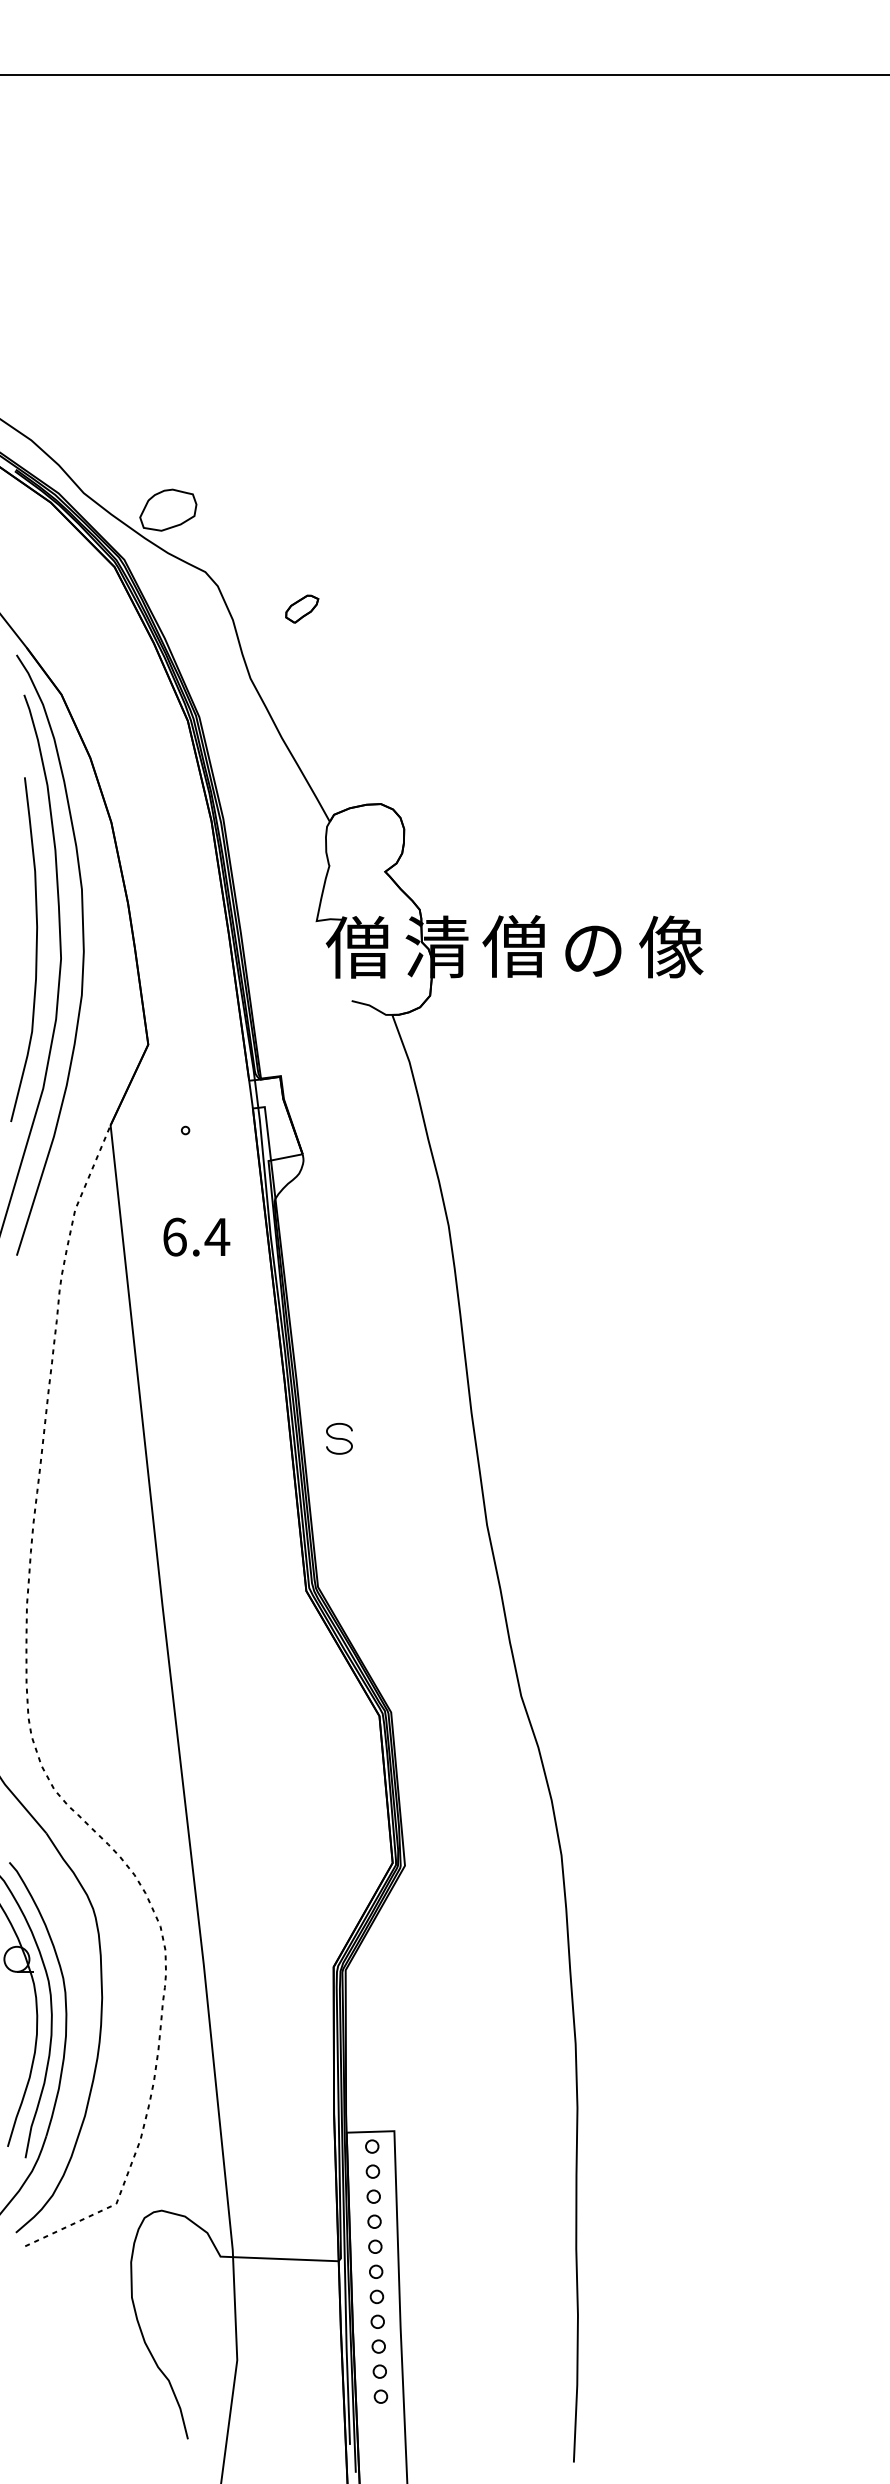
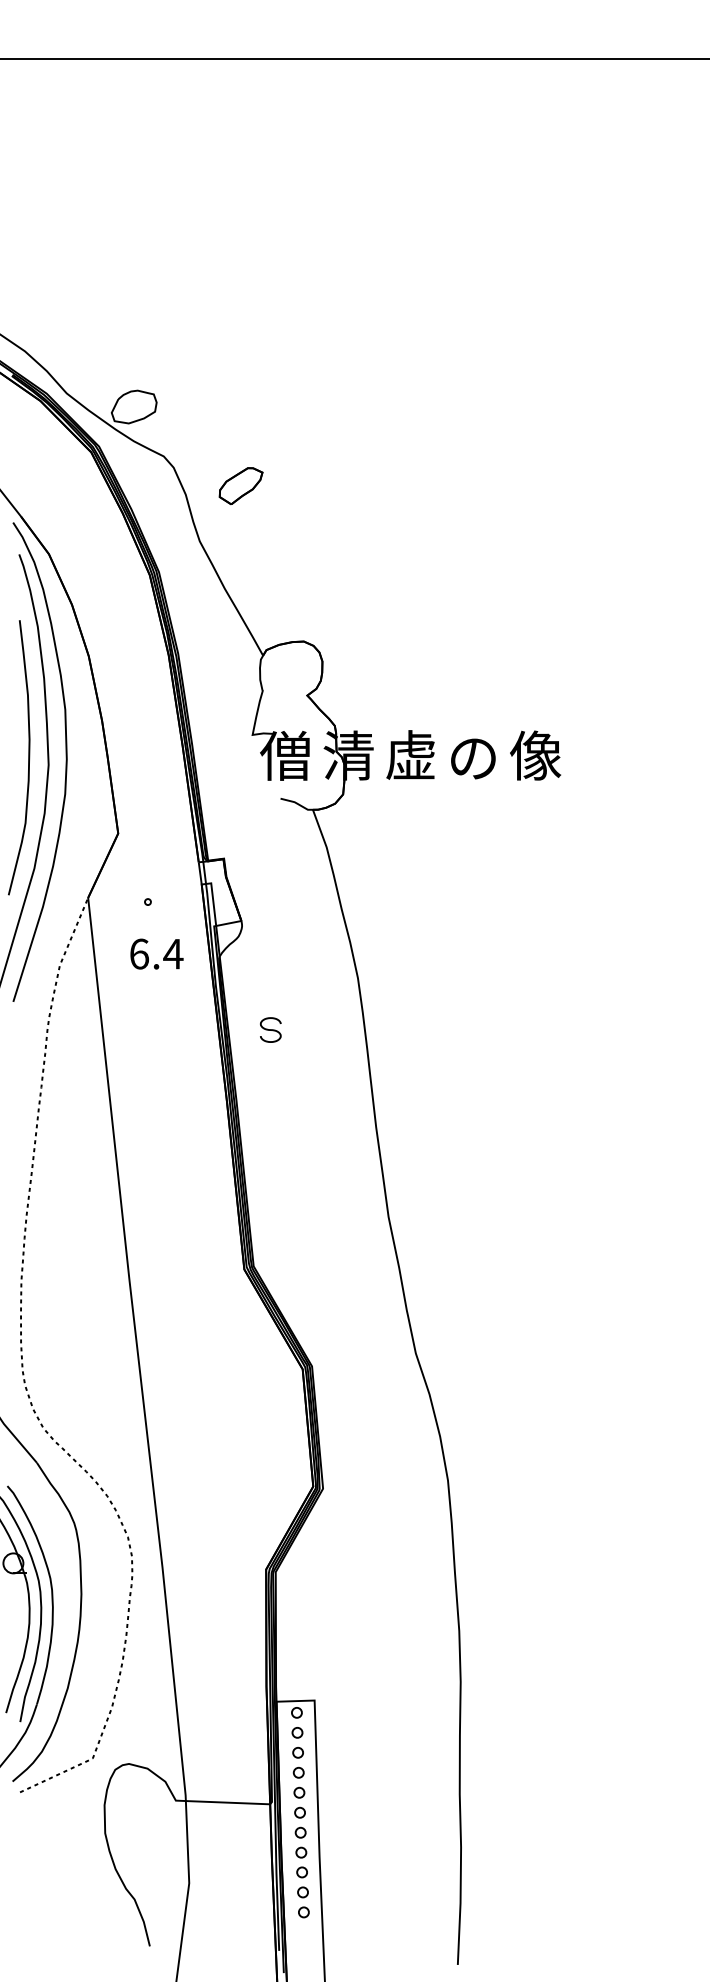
part: (301, 608) -> (240, 485), size x1.67
text: (513, 946) -> (409, 755), 僧 -> 虚
text: (196, 1236) -> (156, 953), moved
part: (339, 1438) -> (270, 1029), moved

